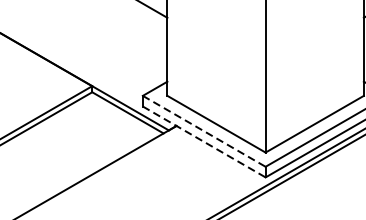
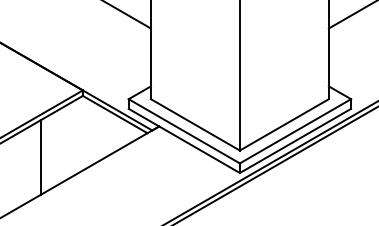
line: (204, 131) -> (184, 131), dashed -> solid
line: (204, 142) -> (184, 141), dashed -> solid
line: (45, 160) -> (40, 157), added

